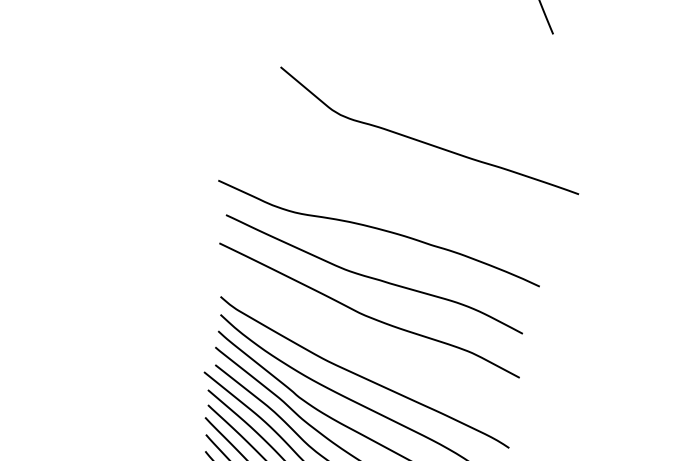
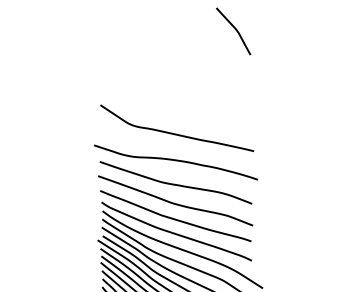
curve: (427, 141) -> (176, 133), moved
curve: (365, 345) -> (175, 218), added

